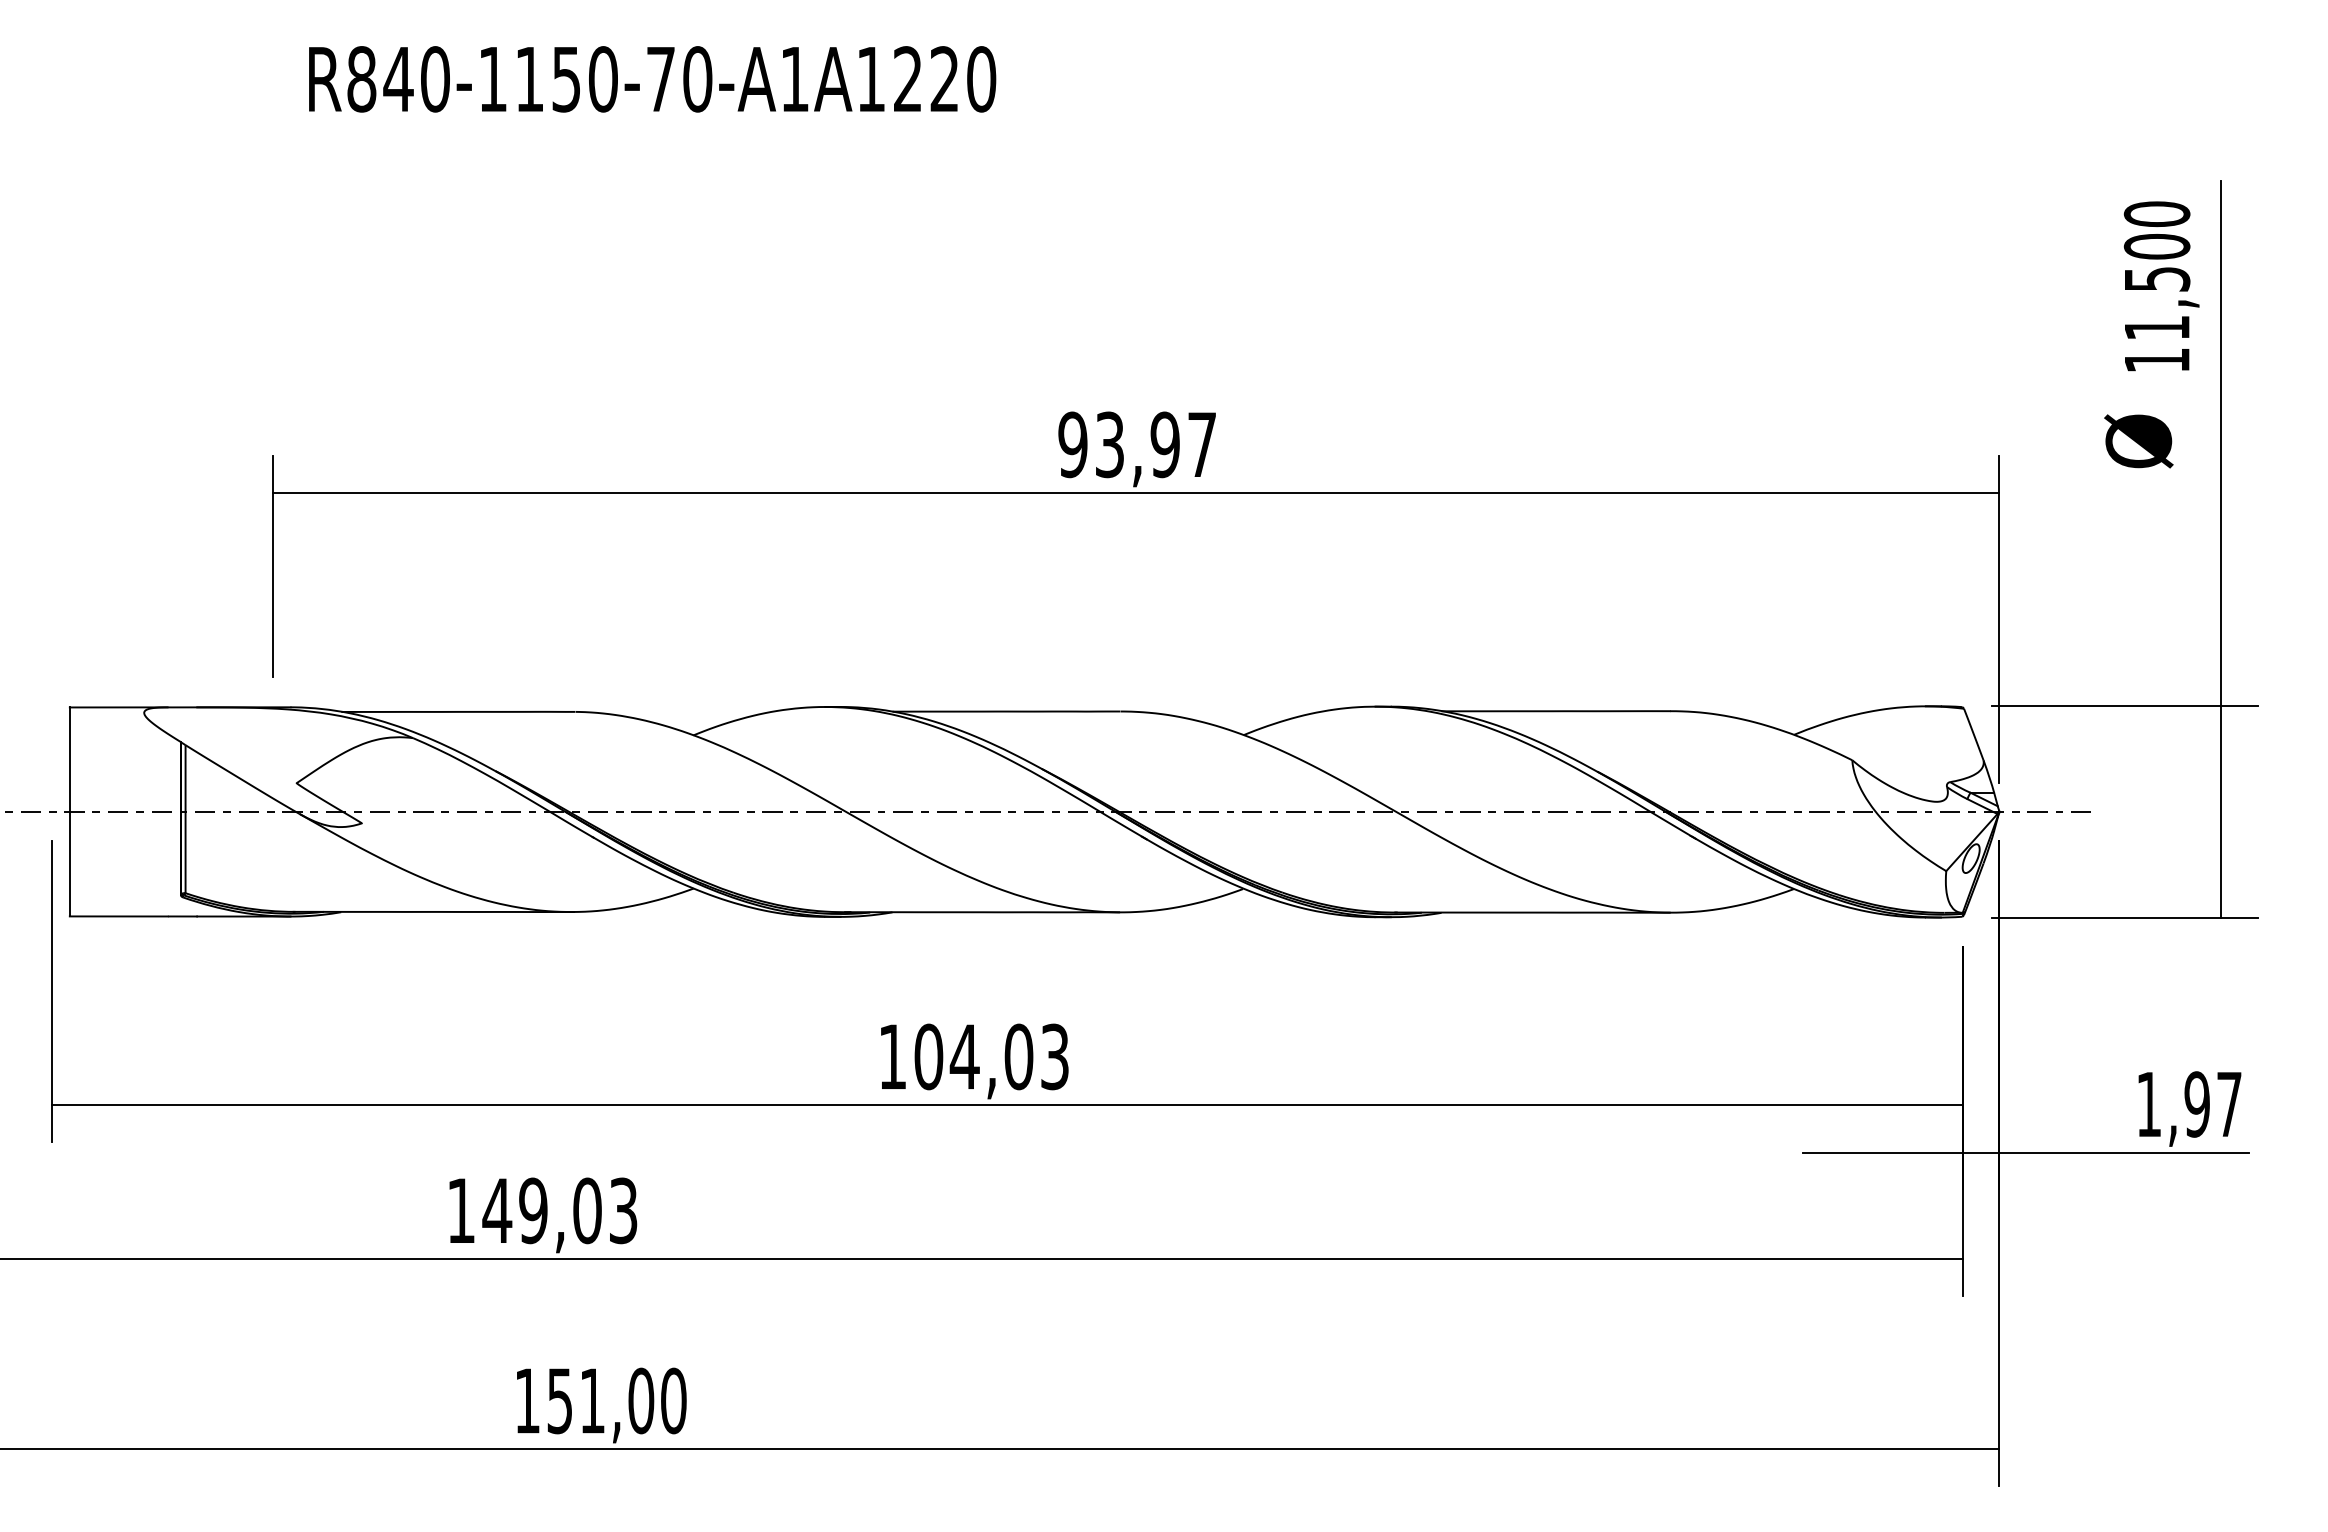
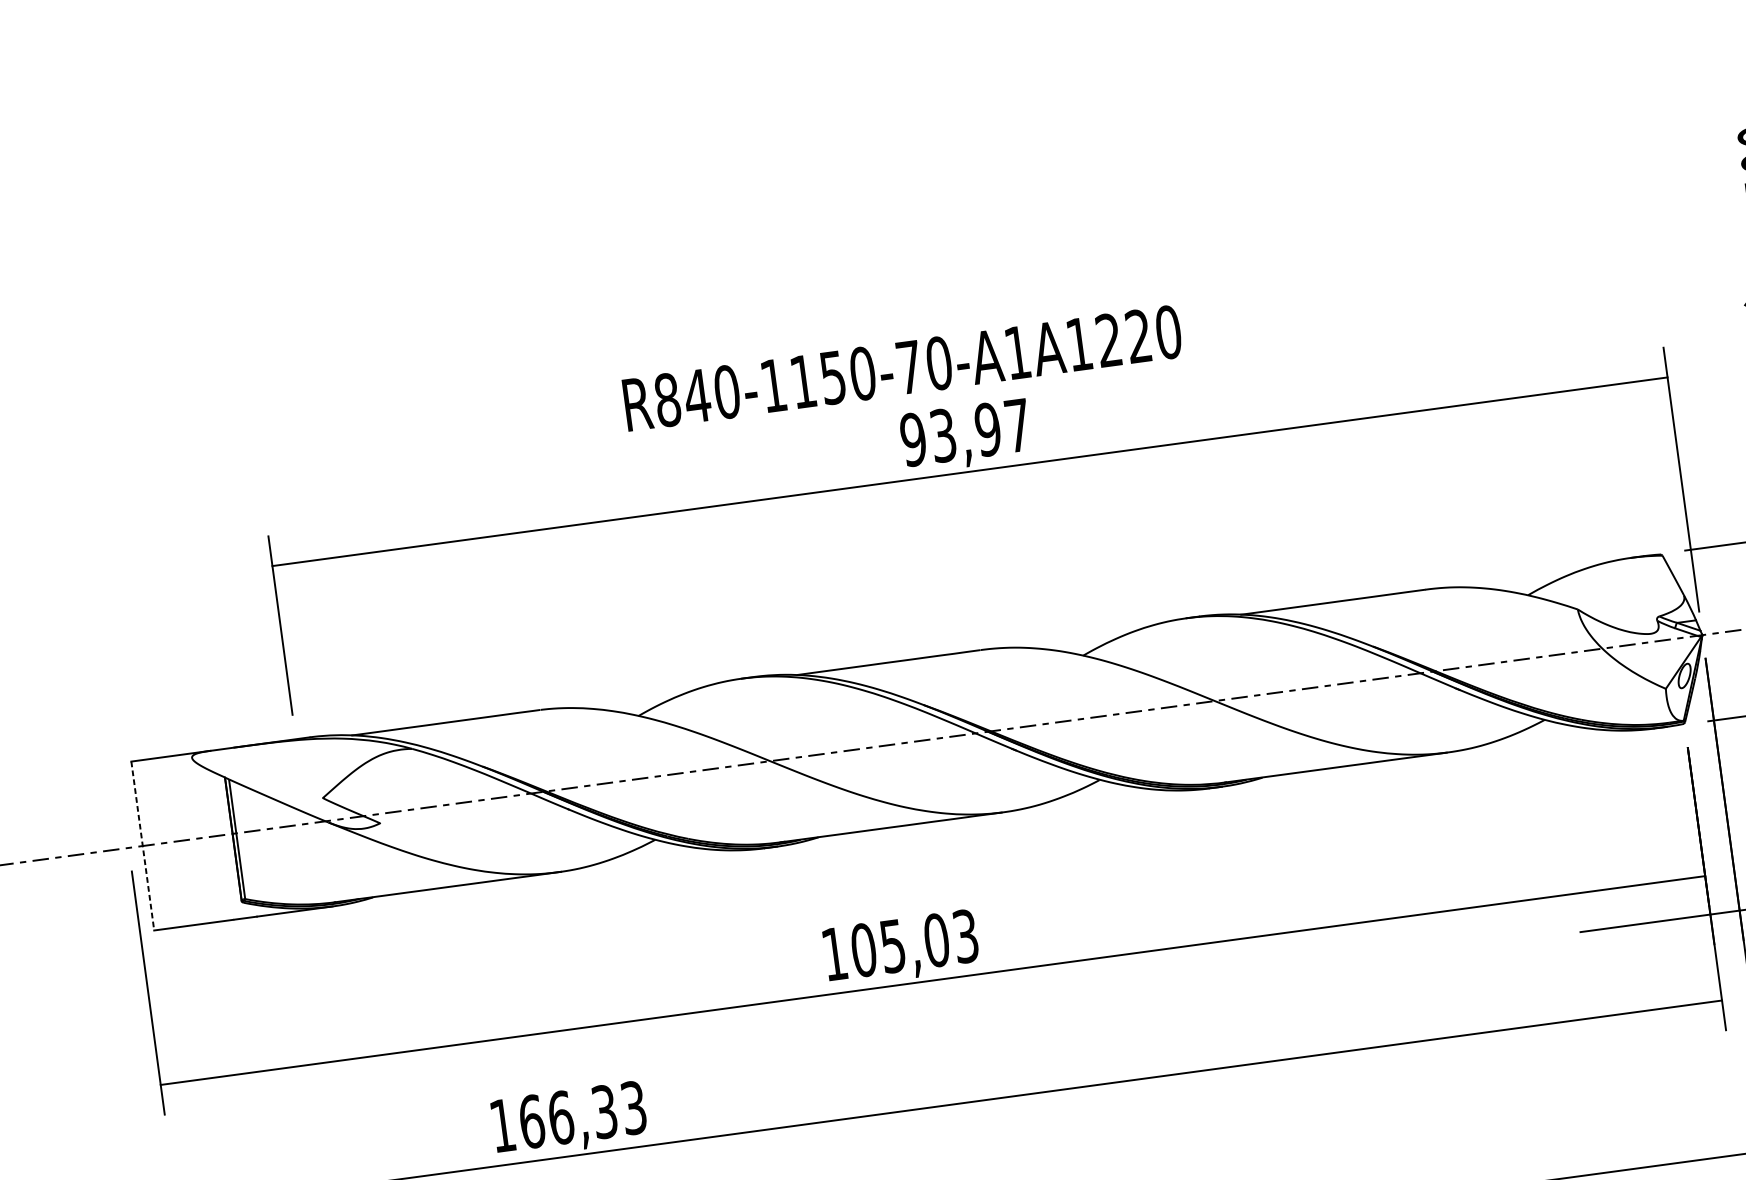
text: (652, 79) -> (902, 368), moved
line: (69, 812) -> (142, 846), solid -> dashed
text: (964, 1057) -> (892, 946), 104,03 -> 105,03
text: (541, 1210) -> (567, 1116), 149,03 -> 166,33

